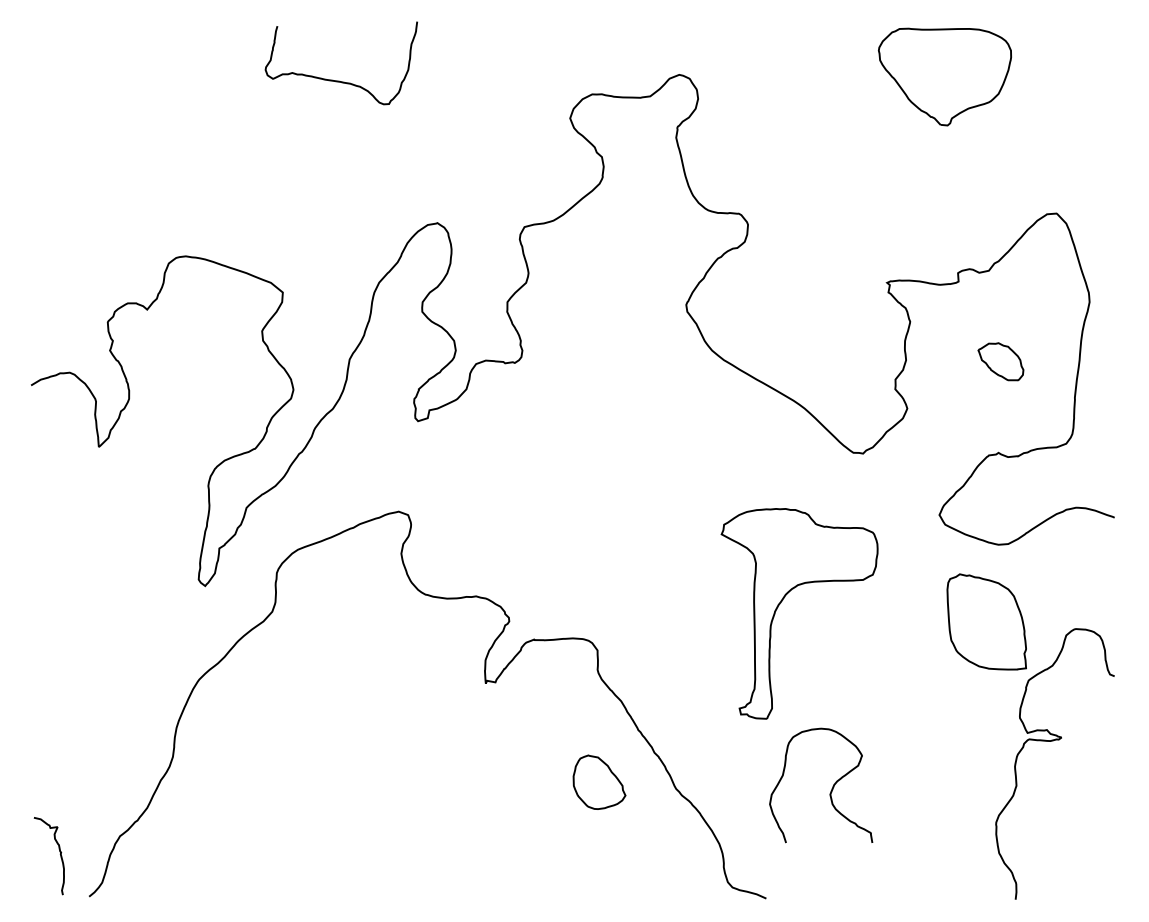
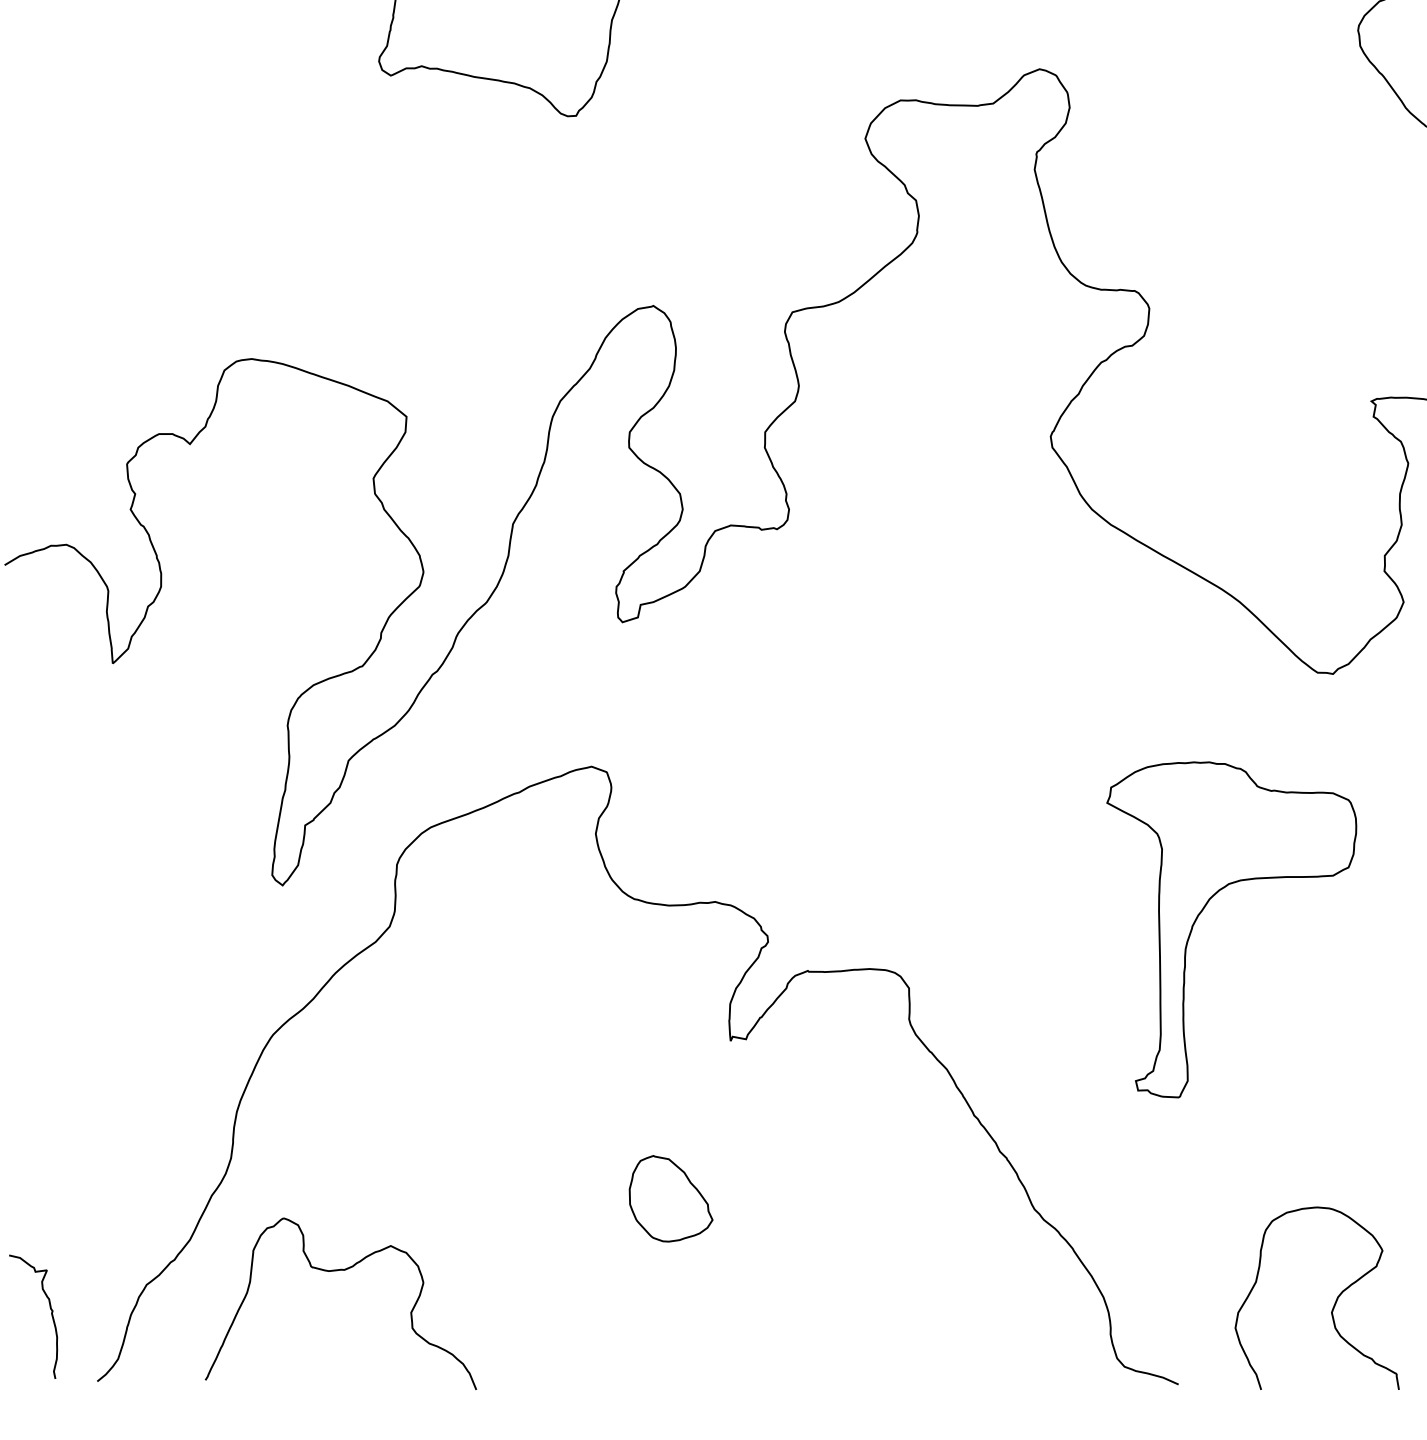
part: (599, 781) -> (671, 1197), moved
curve: (831, 788) -> (1333, 1302), moved
curve: (237, 828) -> (334, 1272), added

